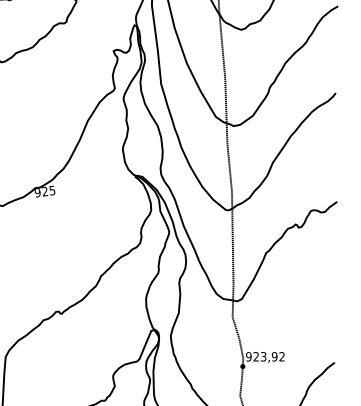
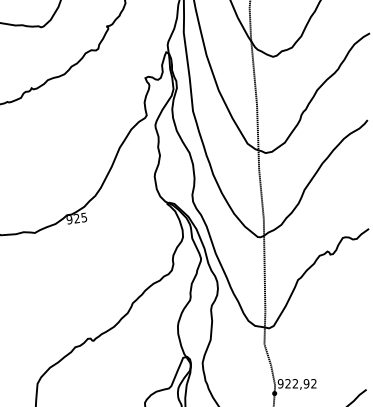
text: (263, 356) -> (295, 383), 923,92 -> 922,92

